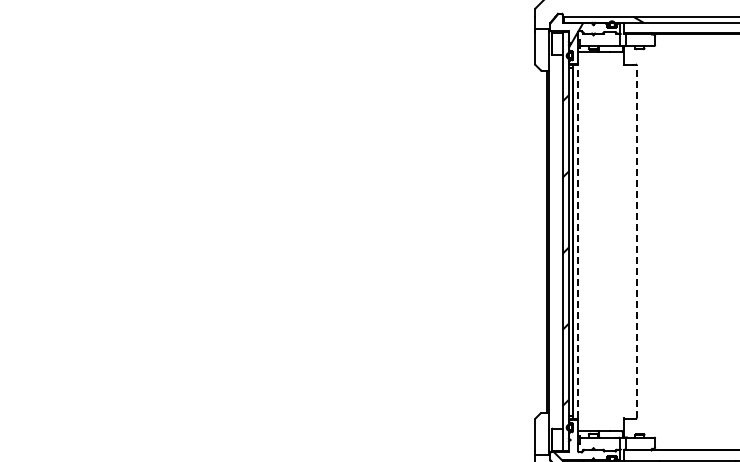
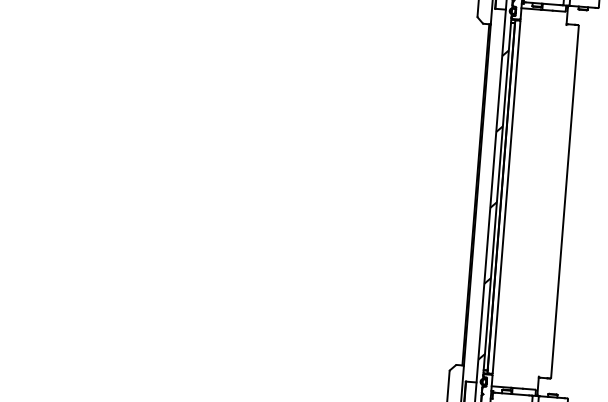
line: (578, 241) -> (506, 197), dashed -> solid
line: (636, 241) -> (564, 201), dashed -> solid

